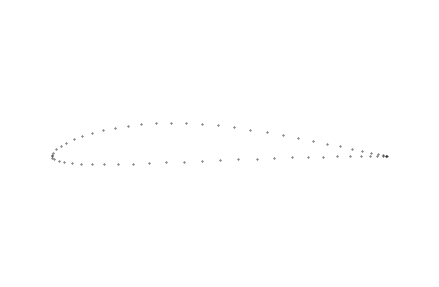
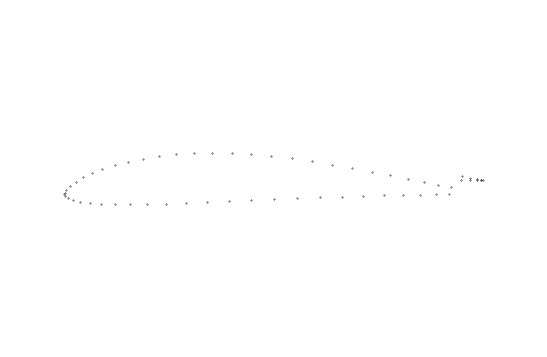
part: (379, 154) -> (472, 178), moved

